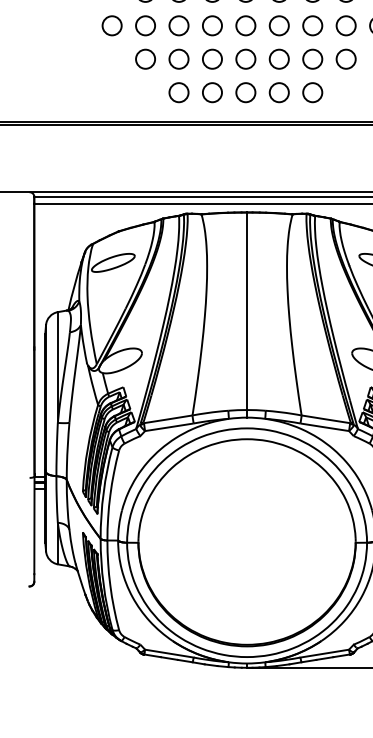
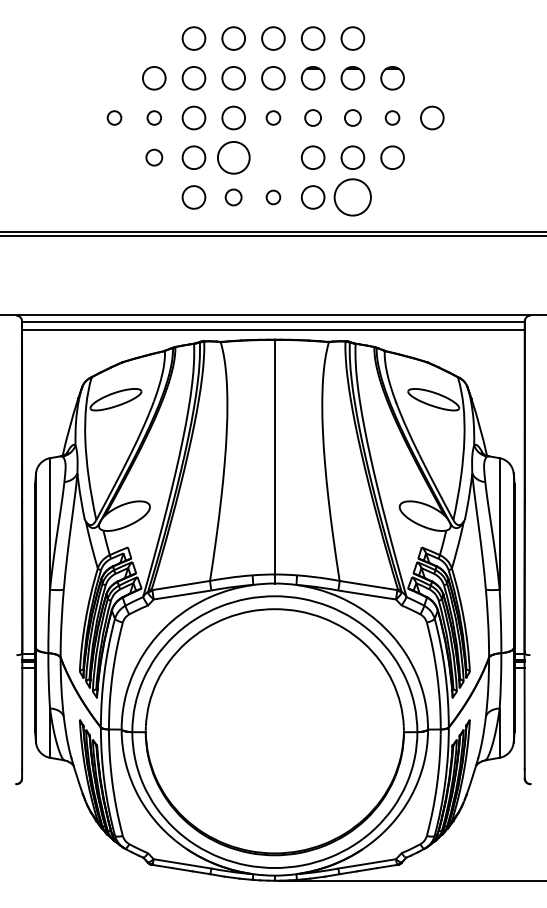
circle: (112, 25) -> (114, 117), size x0.6
circle: (145, 25) -> (154, 117), size x0.6
circle: (245, 25) -> (273, 117), size x0.6
circle: (278, 25) -> (312, 117), size x0.7
circle: (312, 25) -> (352, 117), size x0.7
circle: (346, 25) -> (392, 117), size x0.6
circle: (145, 59) -> (154, 157), size x0.7
circle: (212, 59) -> (233, 157), size x1.4
circle: (245, 59) -> (273, 157), removed
circle: (212, 92) -> (233, 197), size x0.7
circle: (245, 92) -> (273, 197), size x0.6
circle: (312, 92) -> (352, 197), size x1.6

